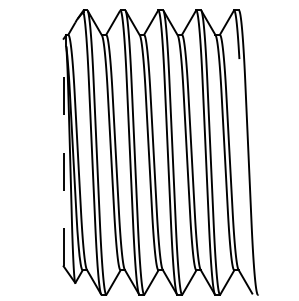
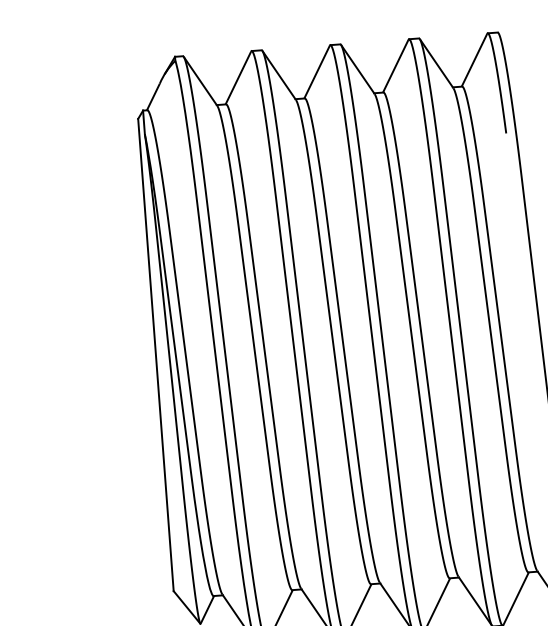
line: (63, 152) -> (155, 354), dashed -> solid

